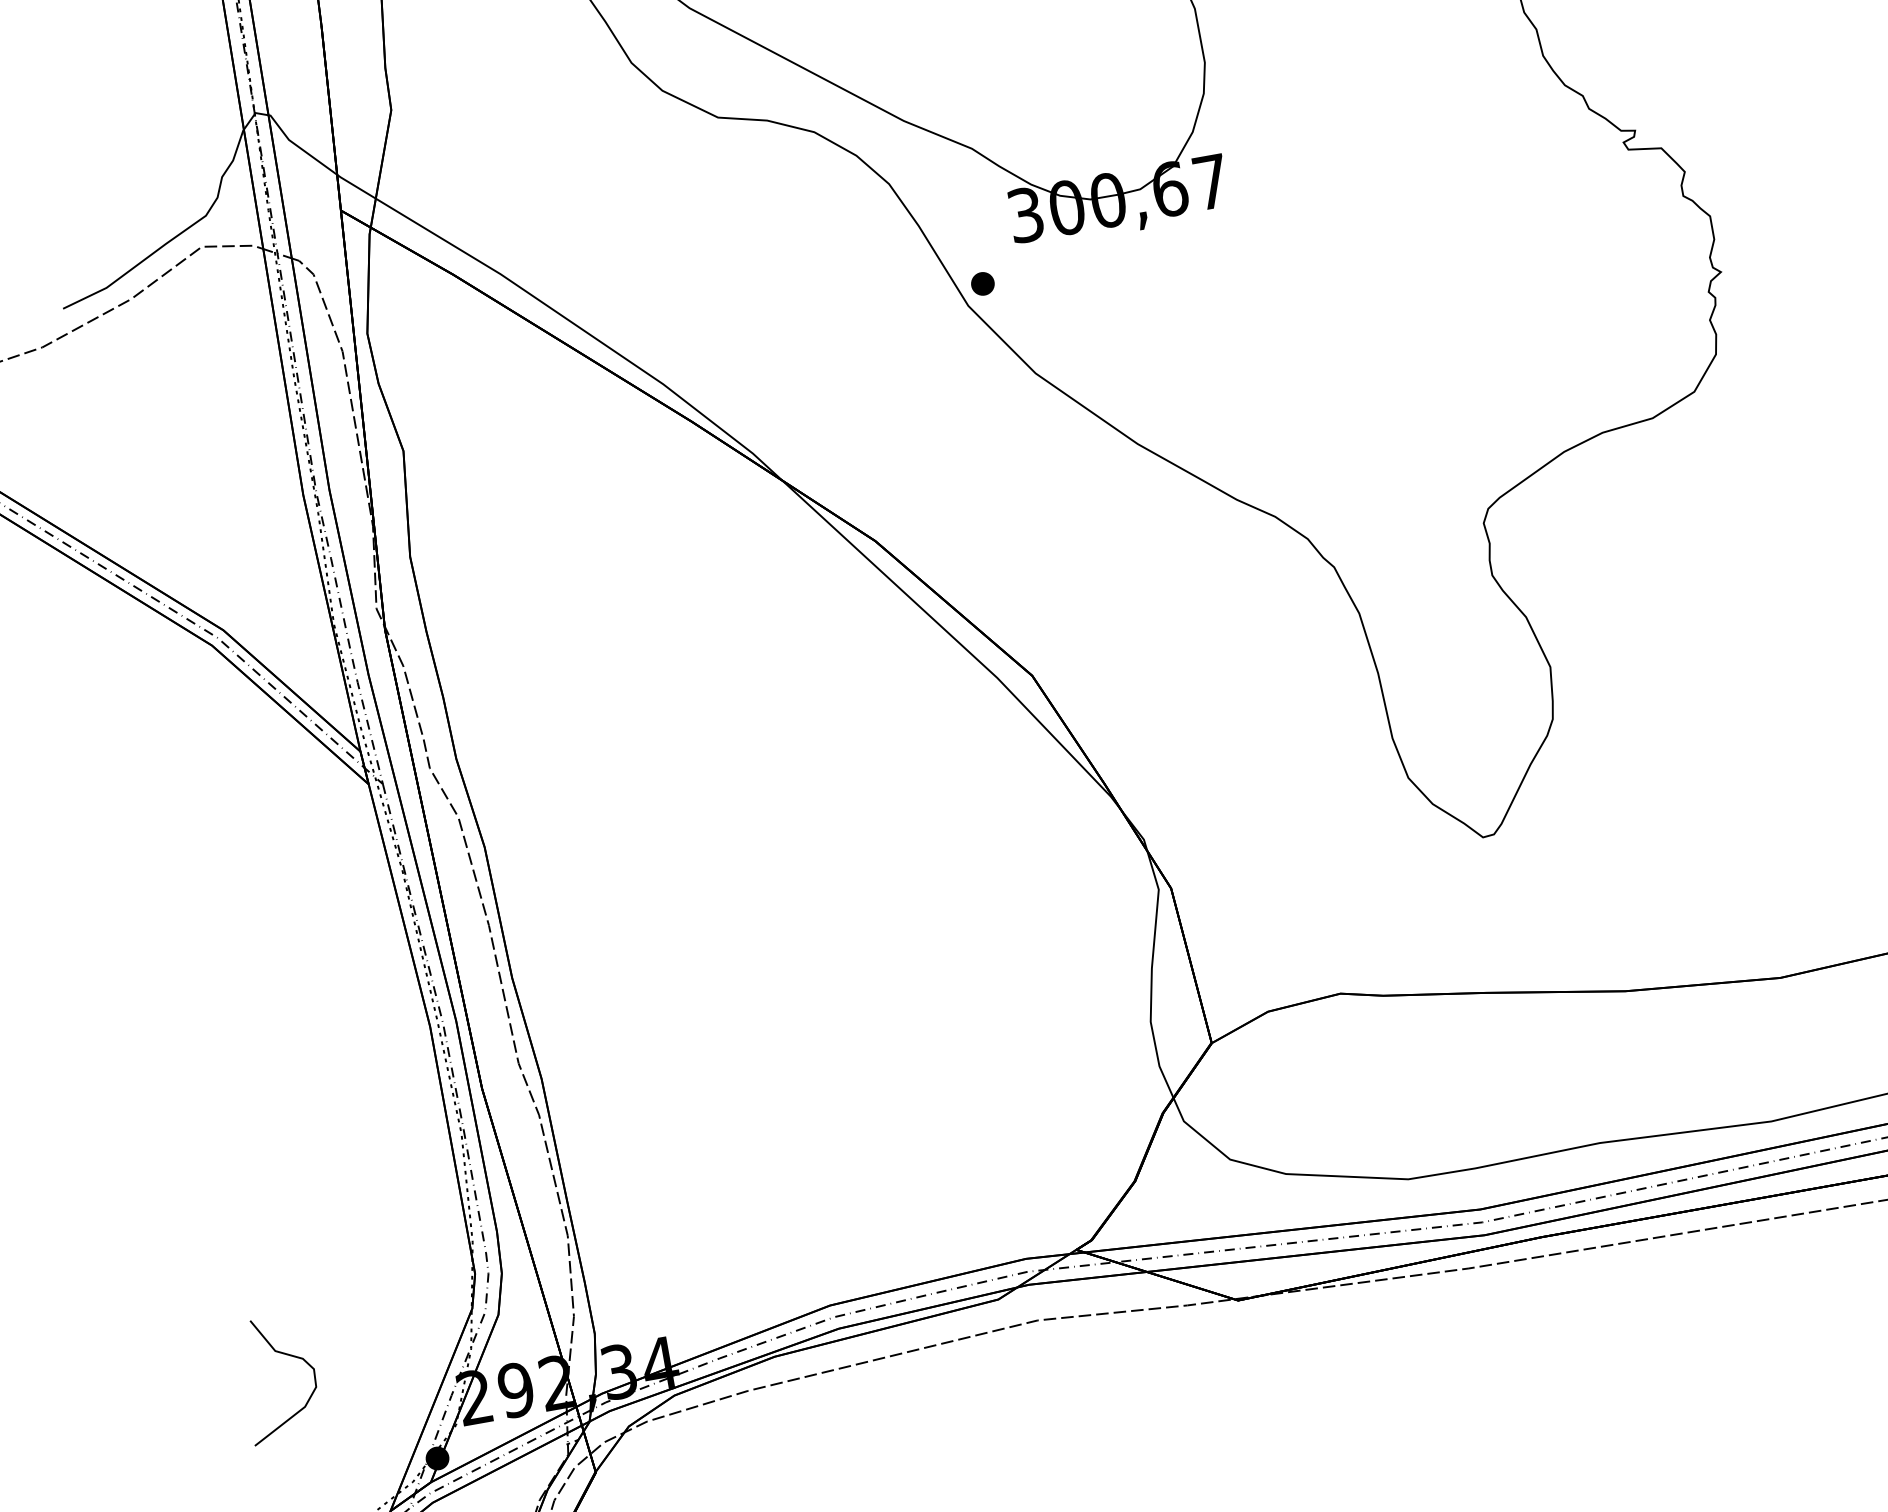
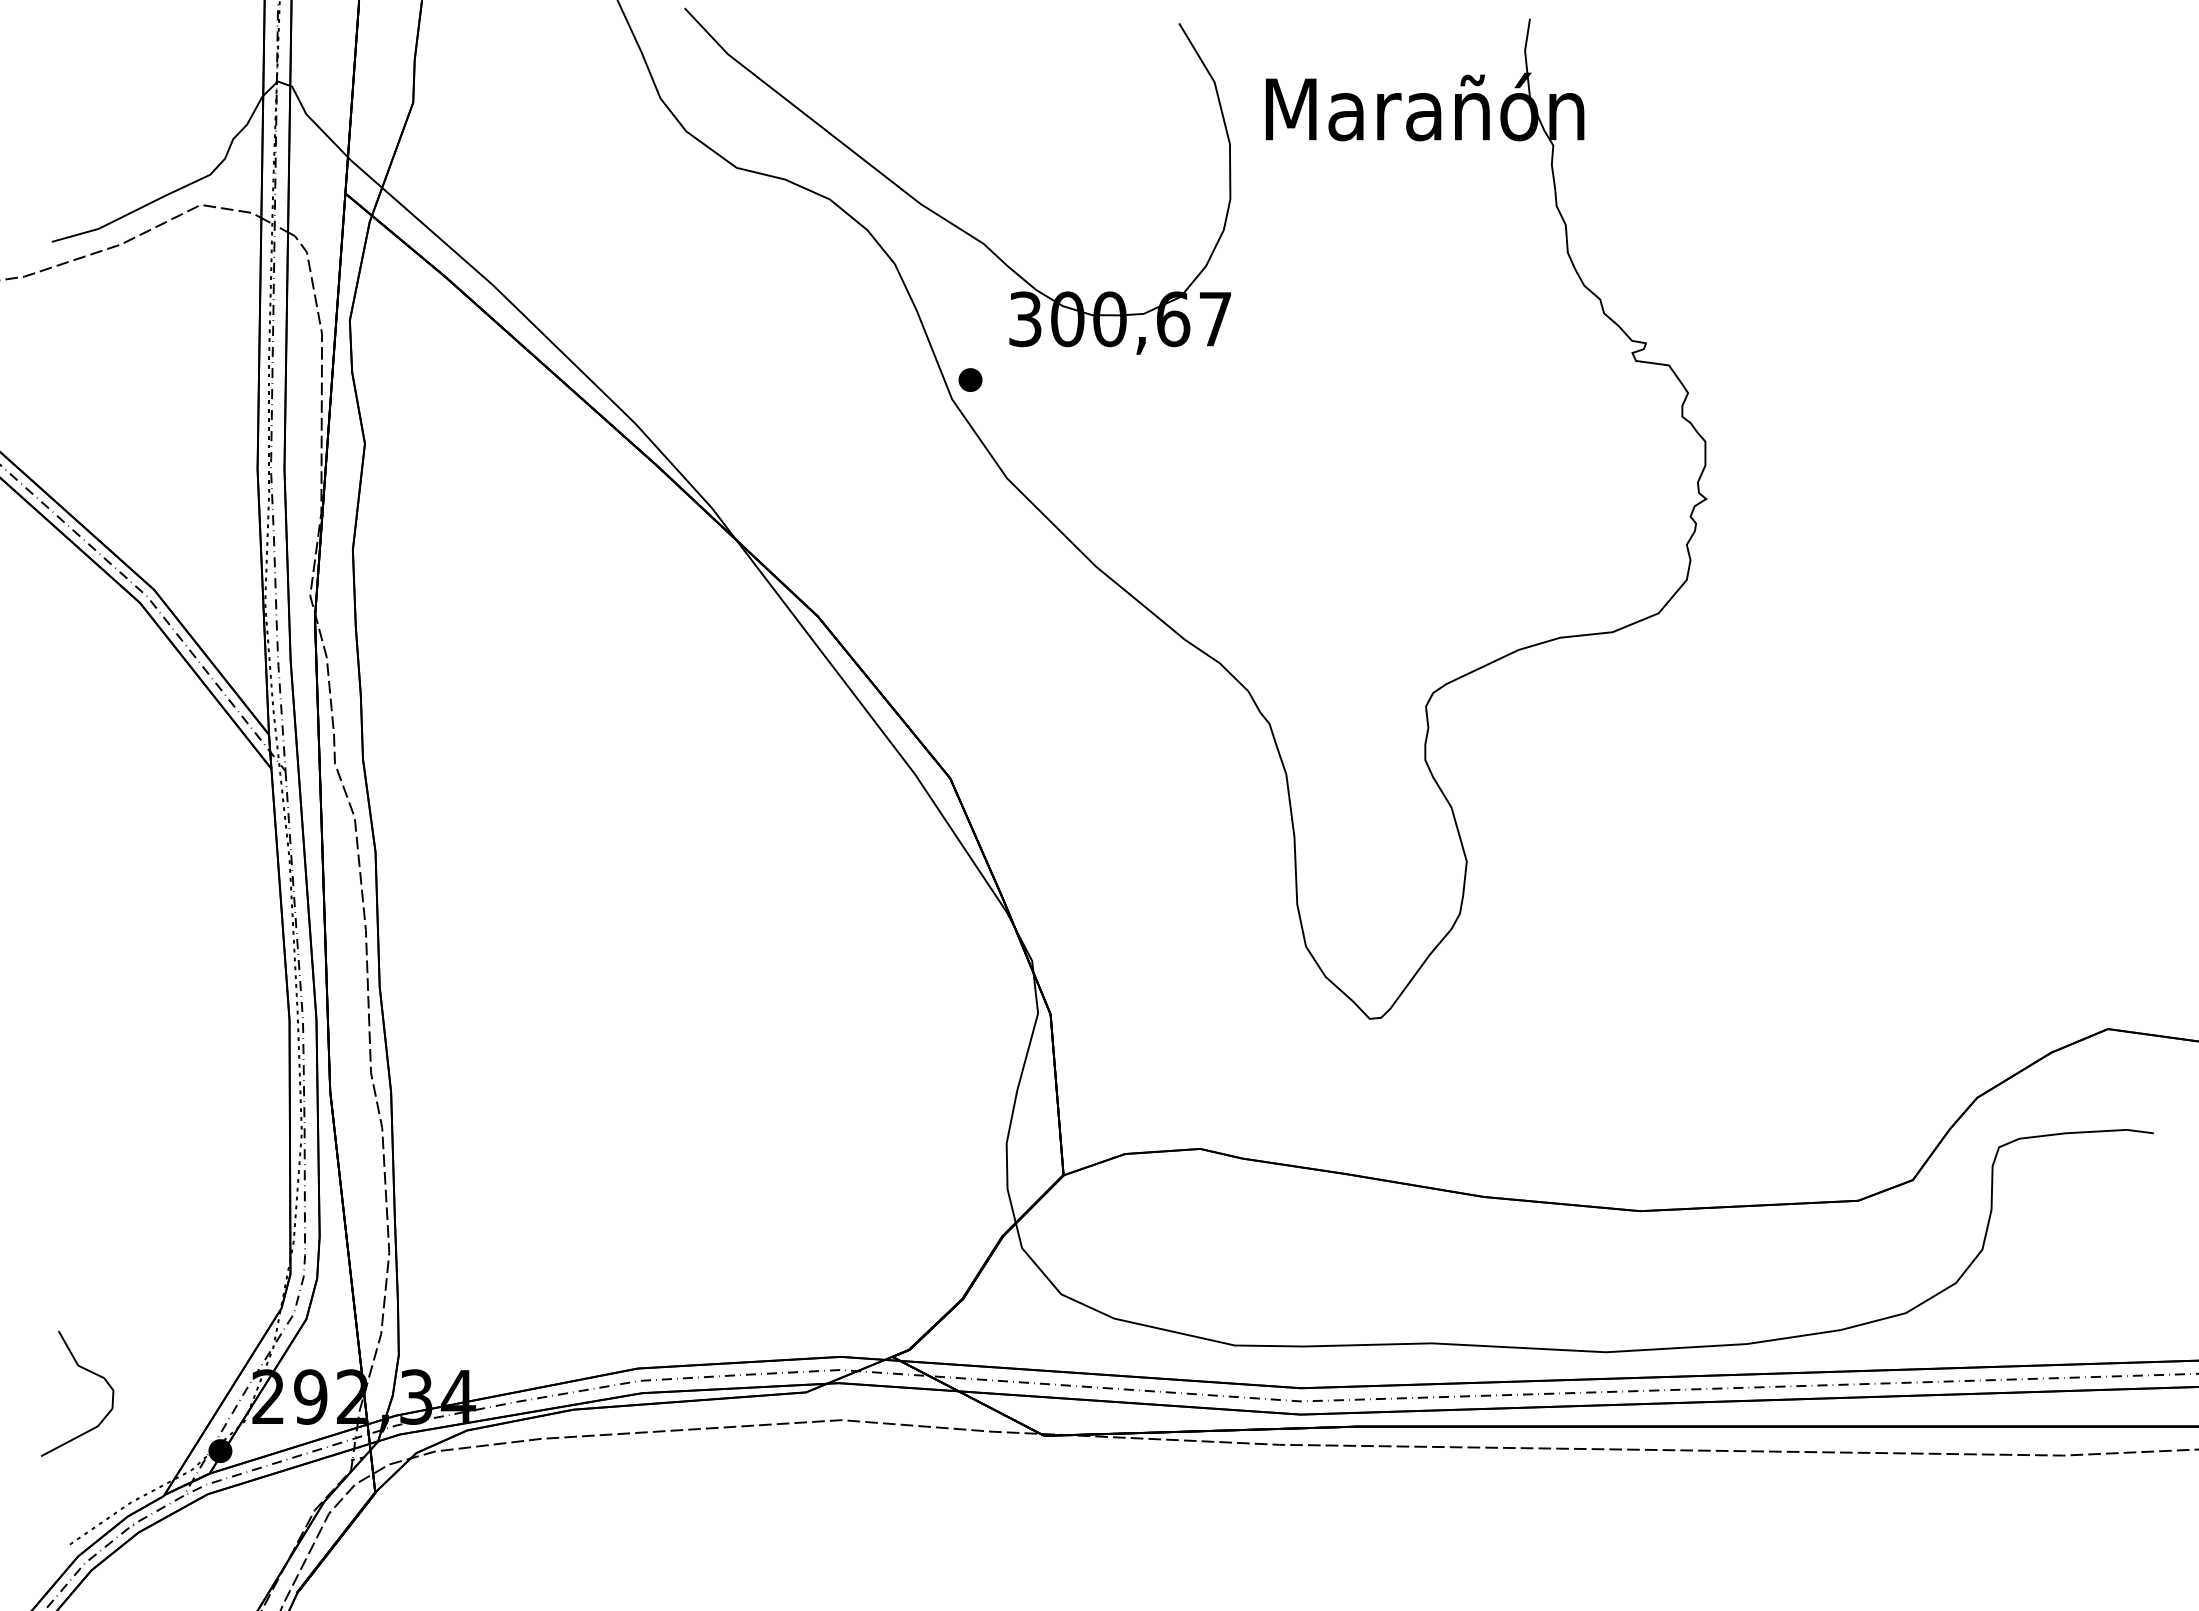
curve: (285, 1355) -> (87, 1371), moved

